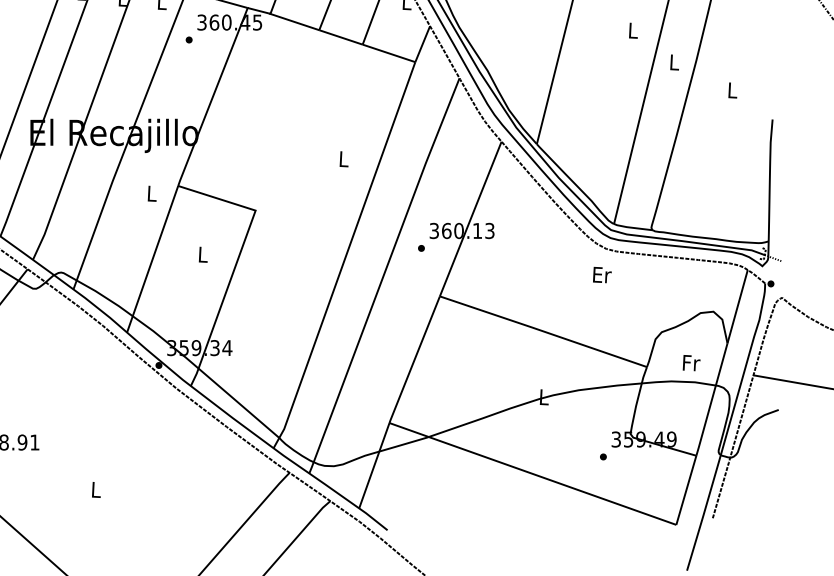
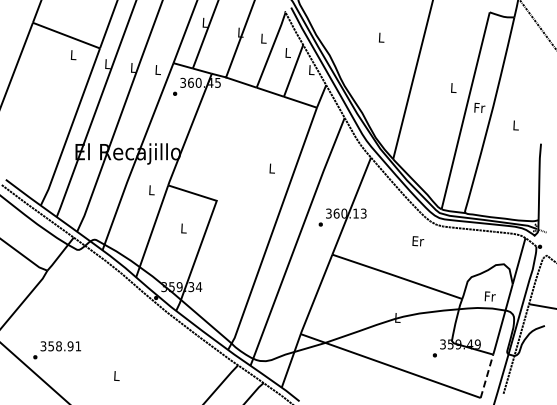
text: (674, 61) -> (479, 107), L -> Fr
text: (602, 275) -> (418, 241), moved
line: (685, 490) -> (486, 376), solid -> dashed

